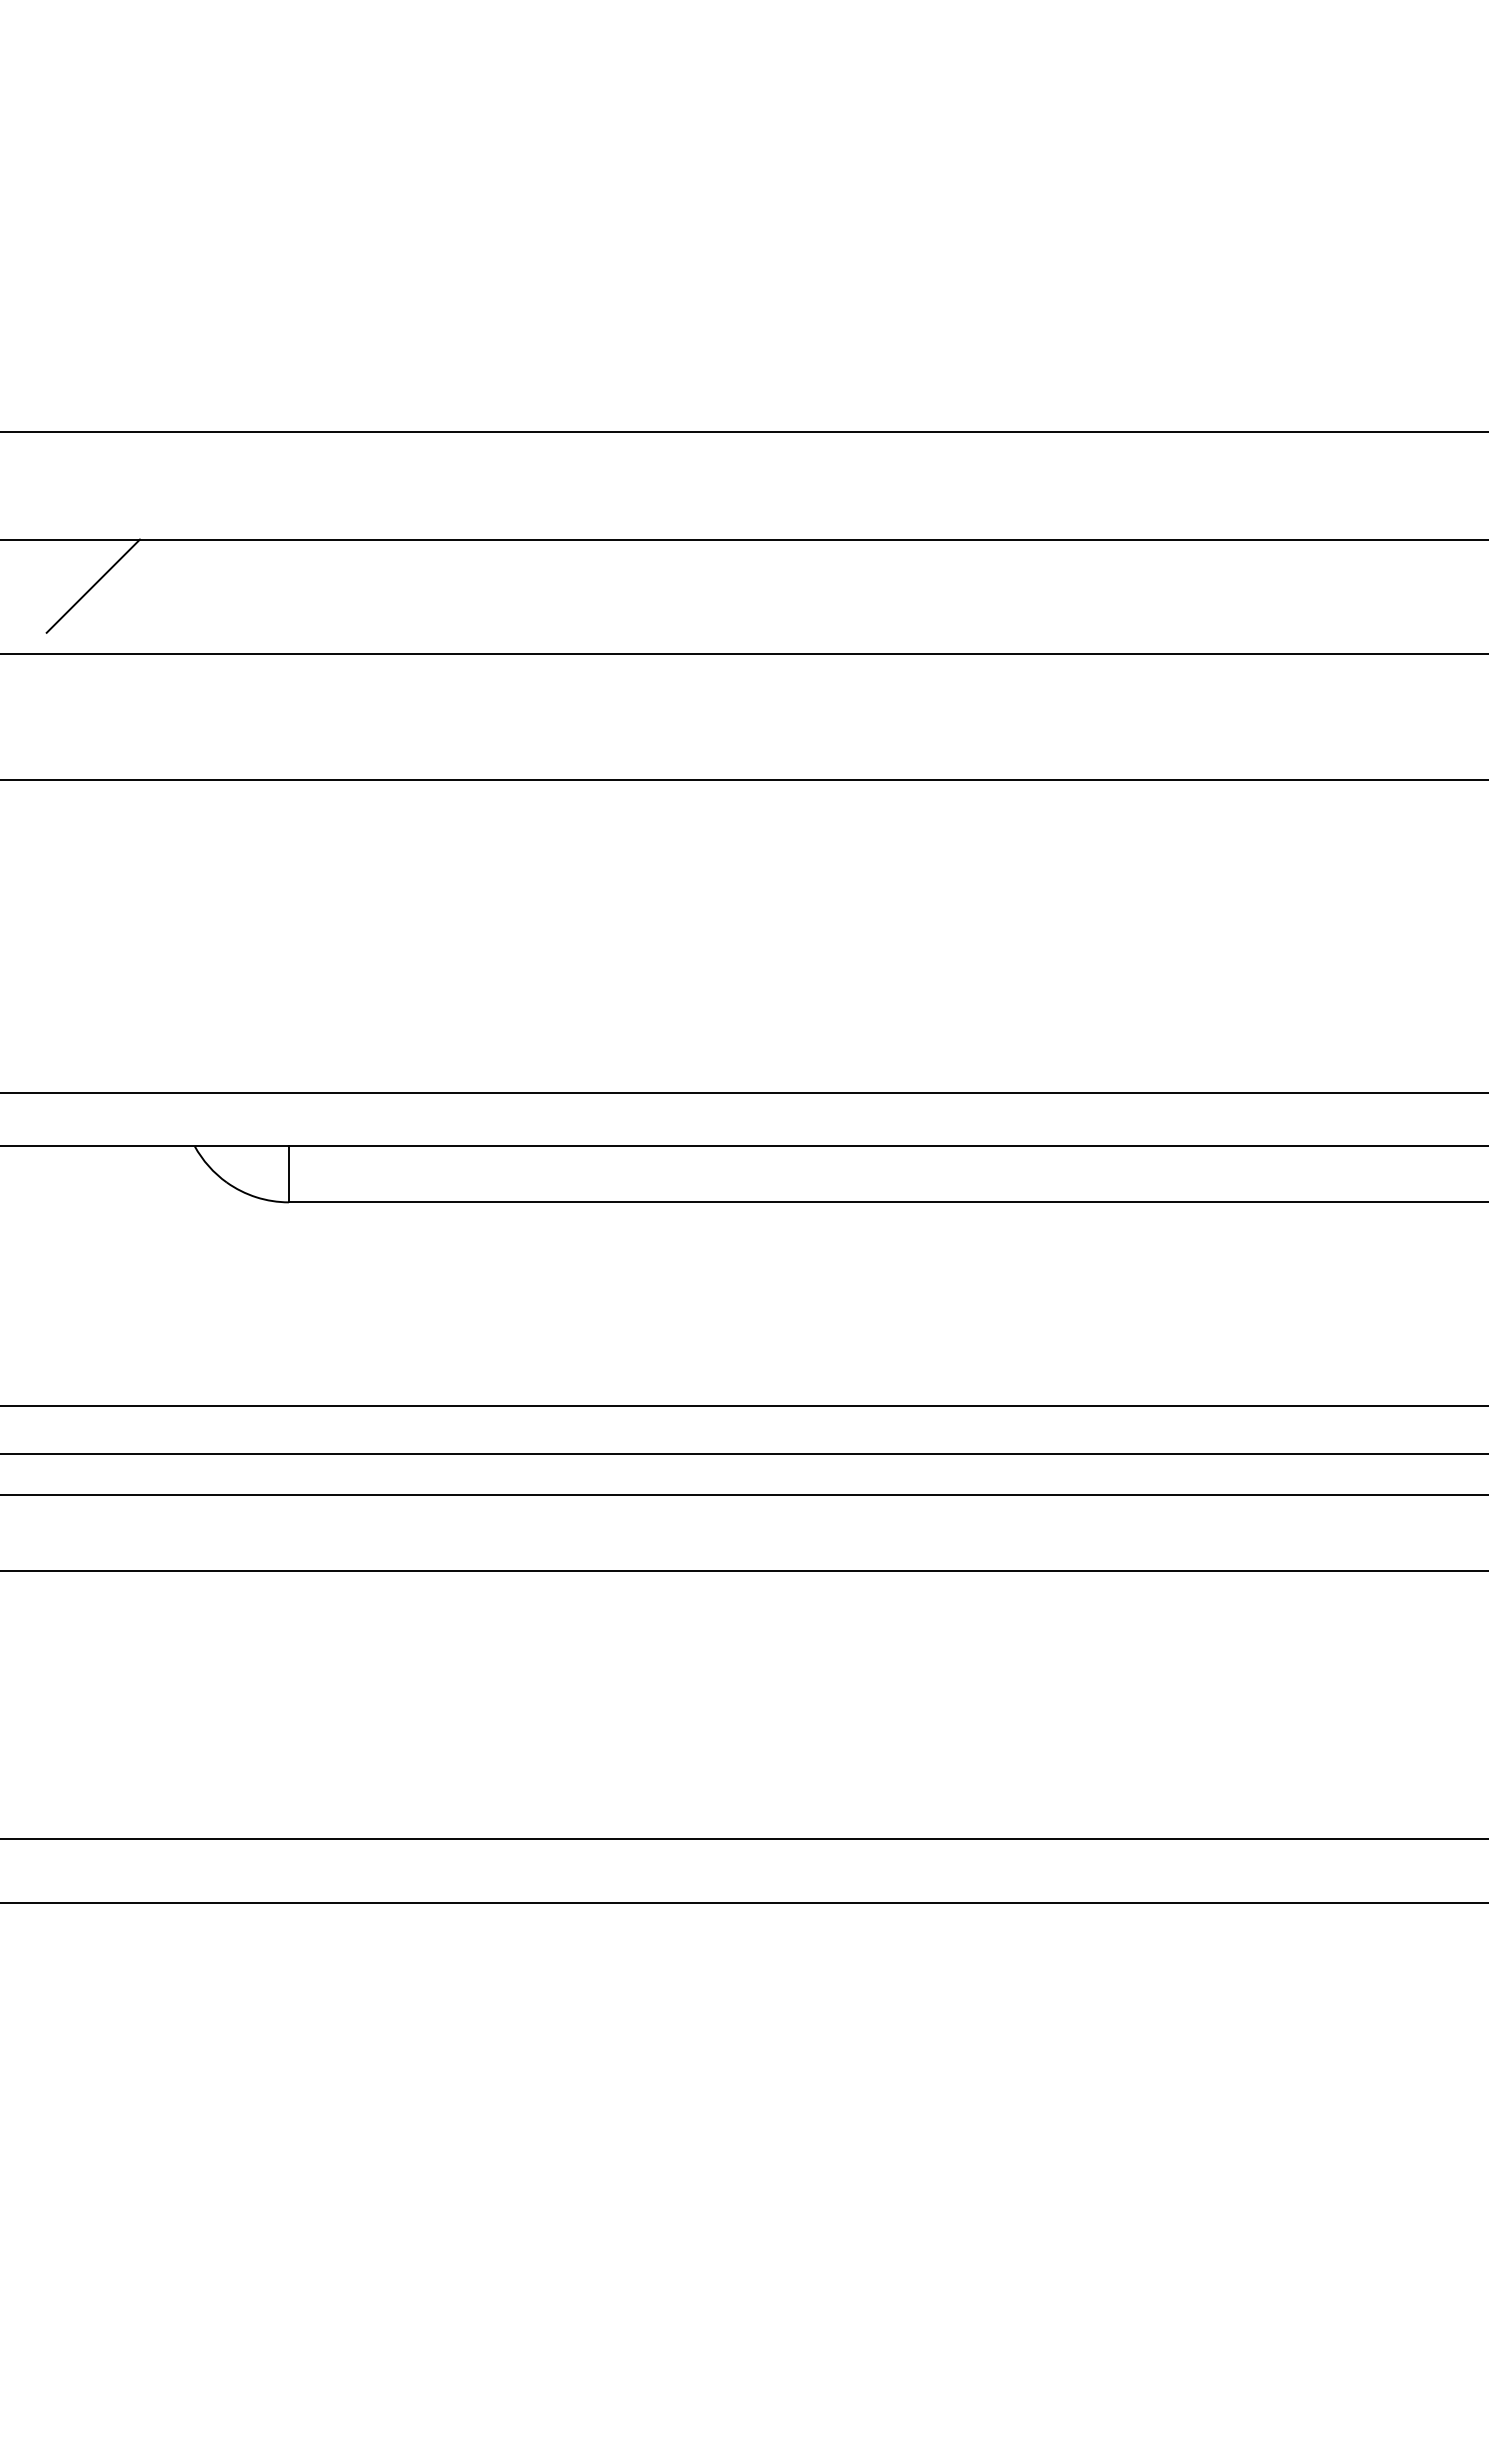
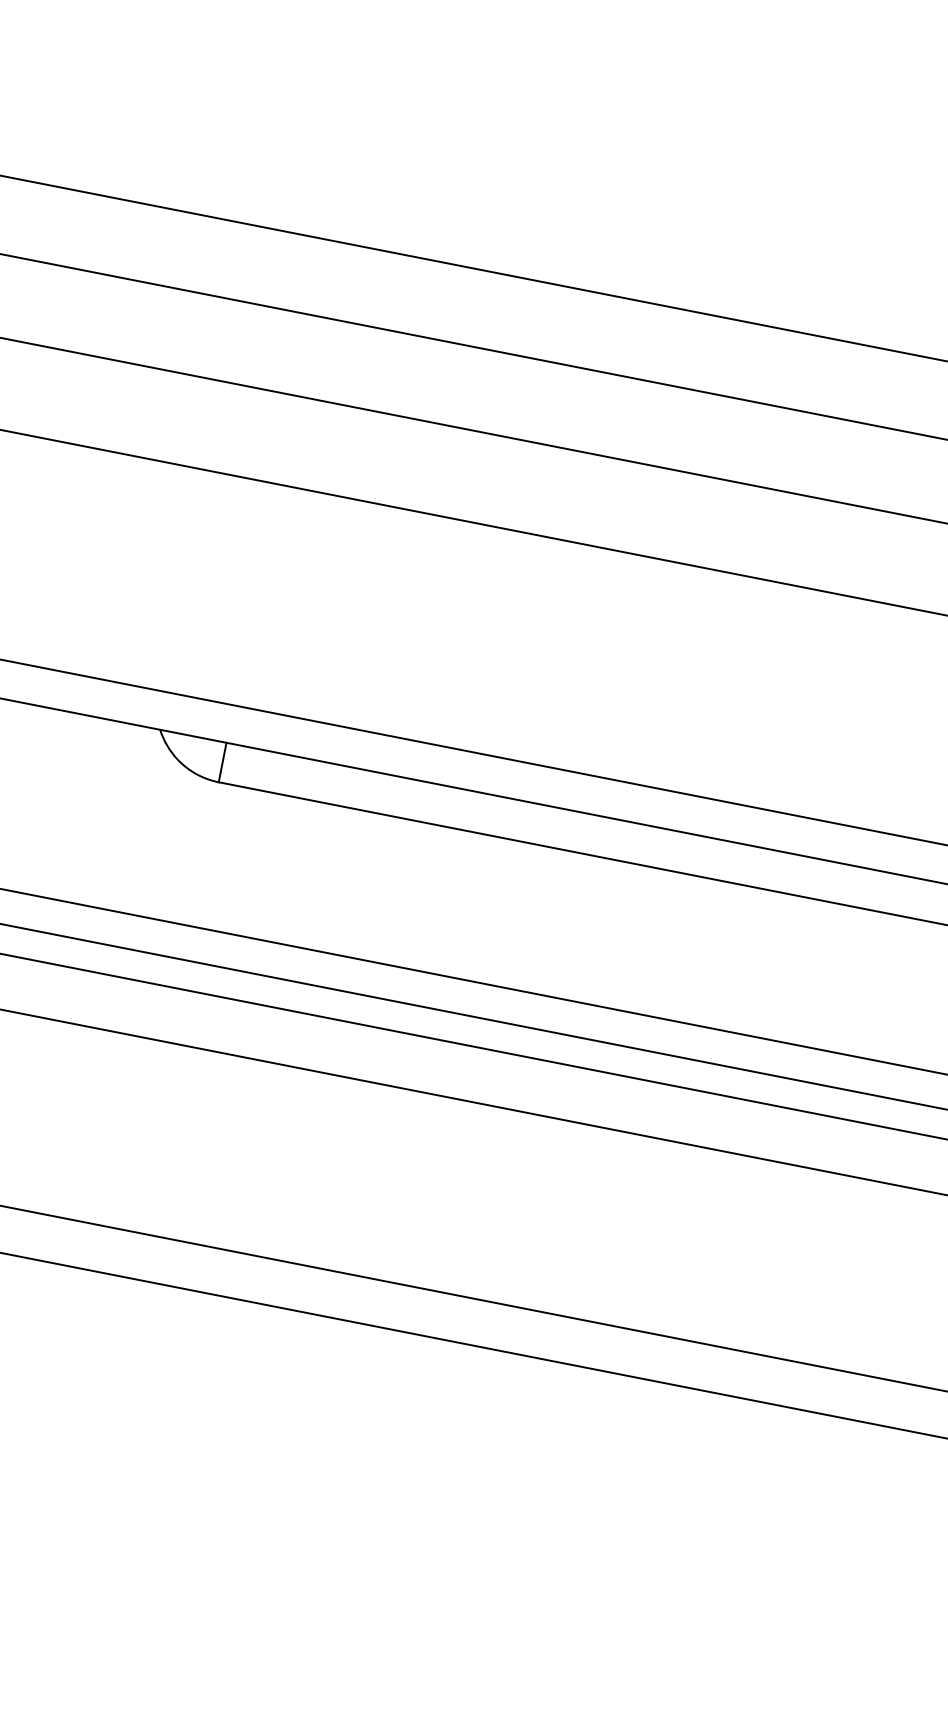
line: (92, 585) -> (165, 320), removed

